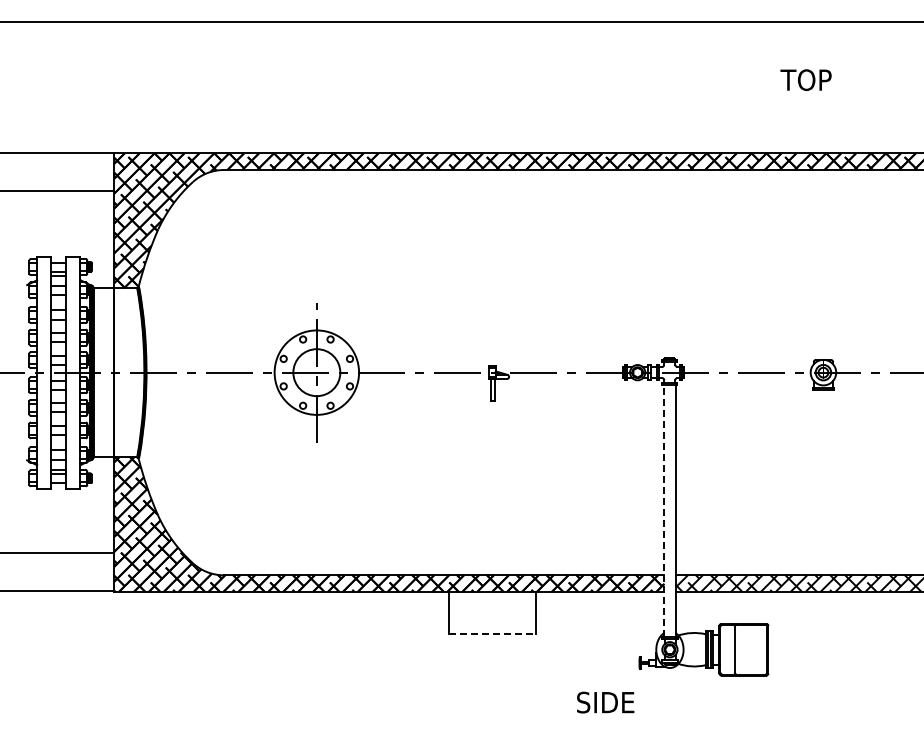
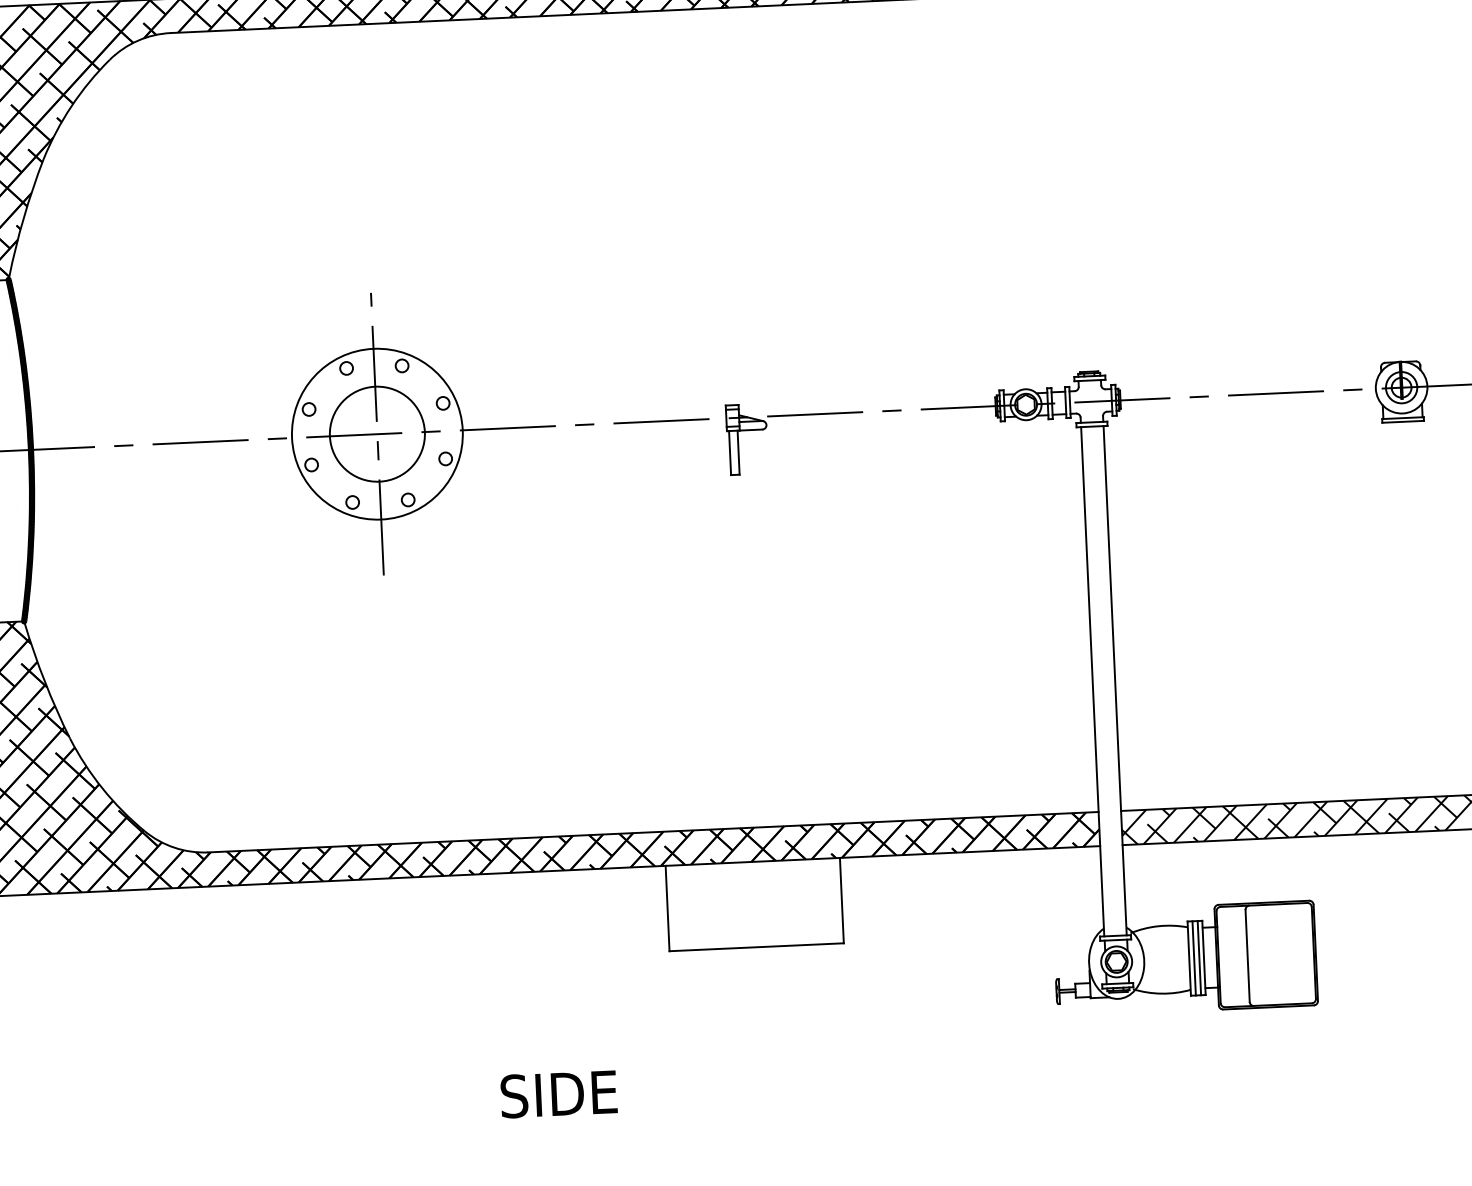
line: (664, 510) -> (1092, 680), dashed -> solid
line: (493, 634) -> (758, 947), dashed -> solid
text: (605, 702) -> (558, 1094), moved

